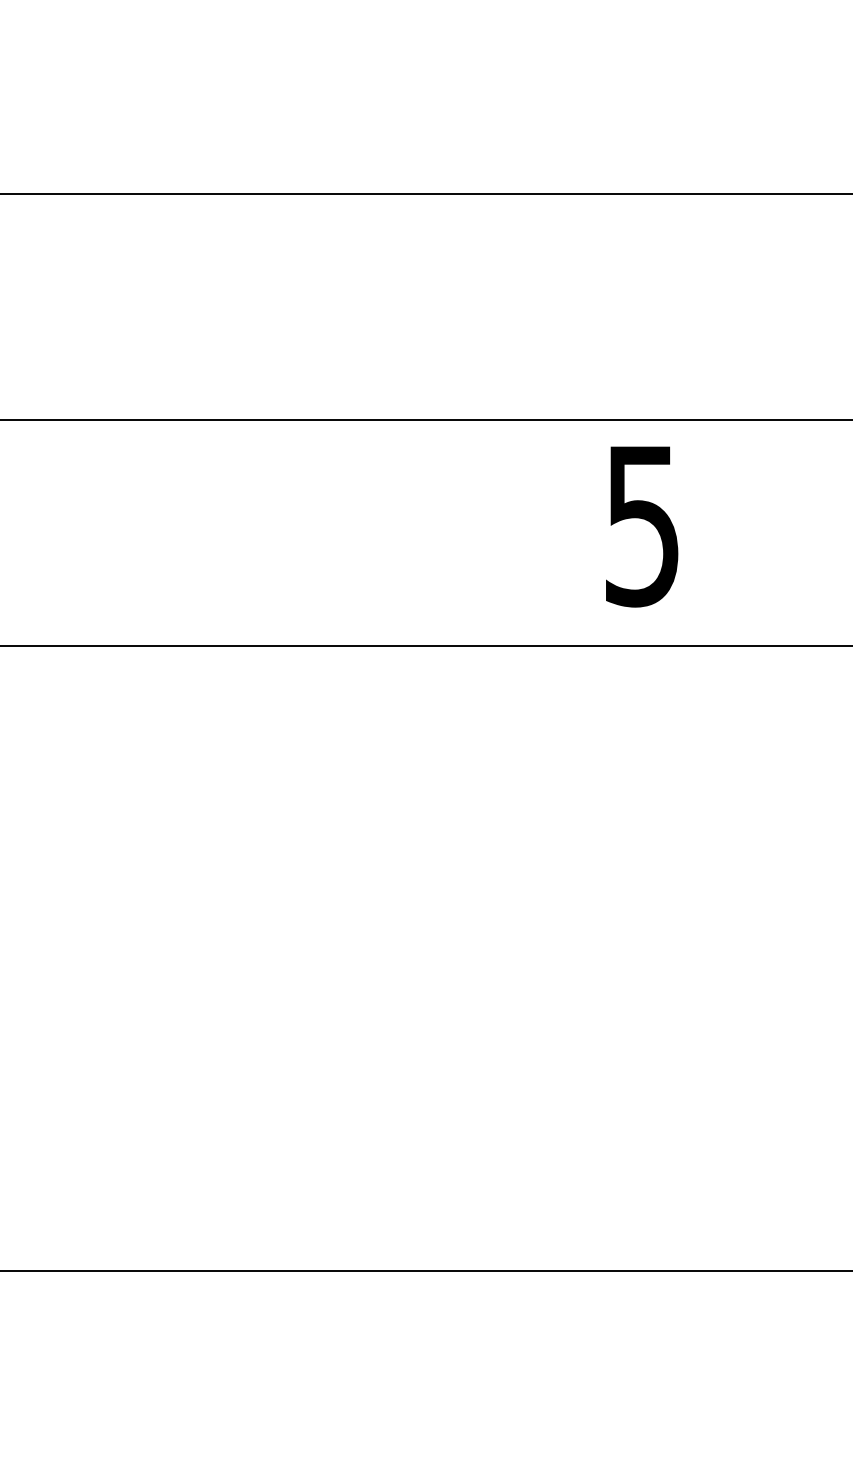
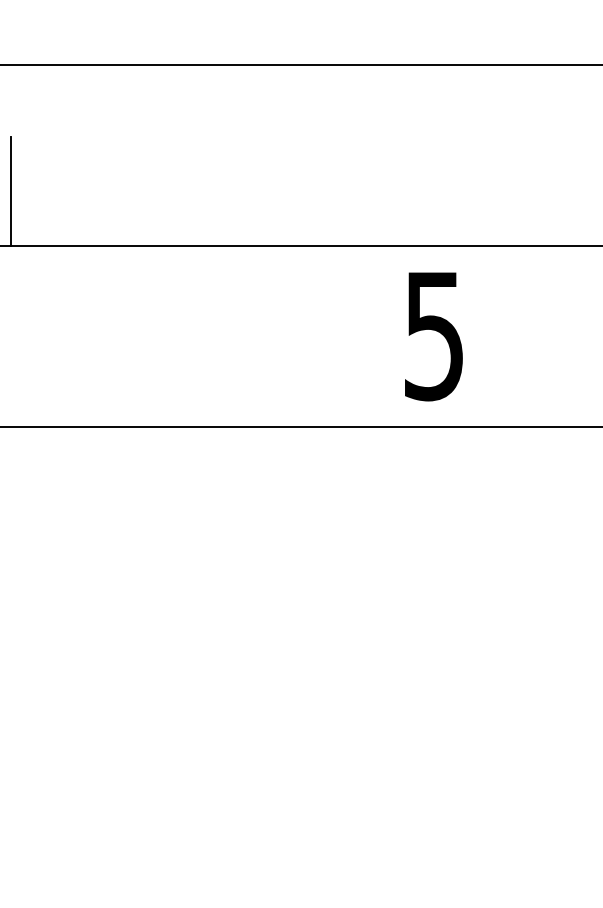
line: (65, 352) -> (10, 191), added
text: (642, 526) -> (434, 336), moved

